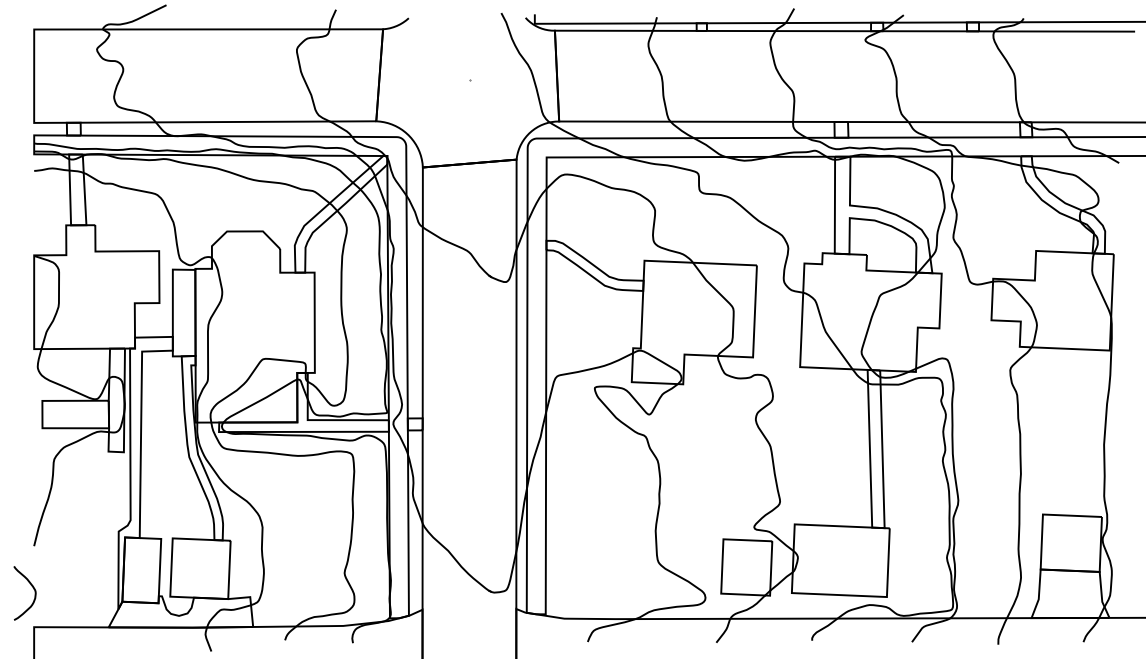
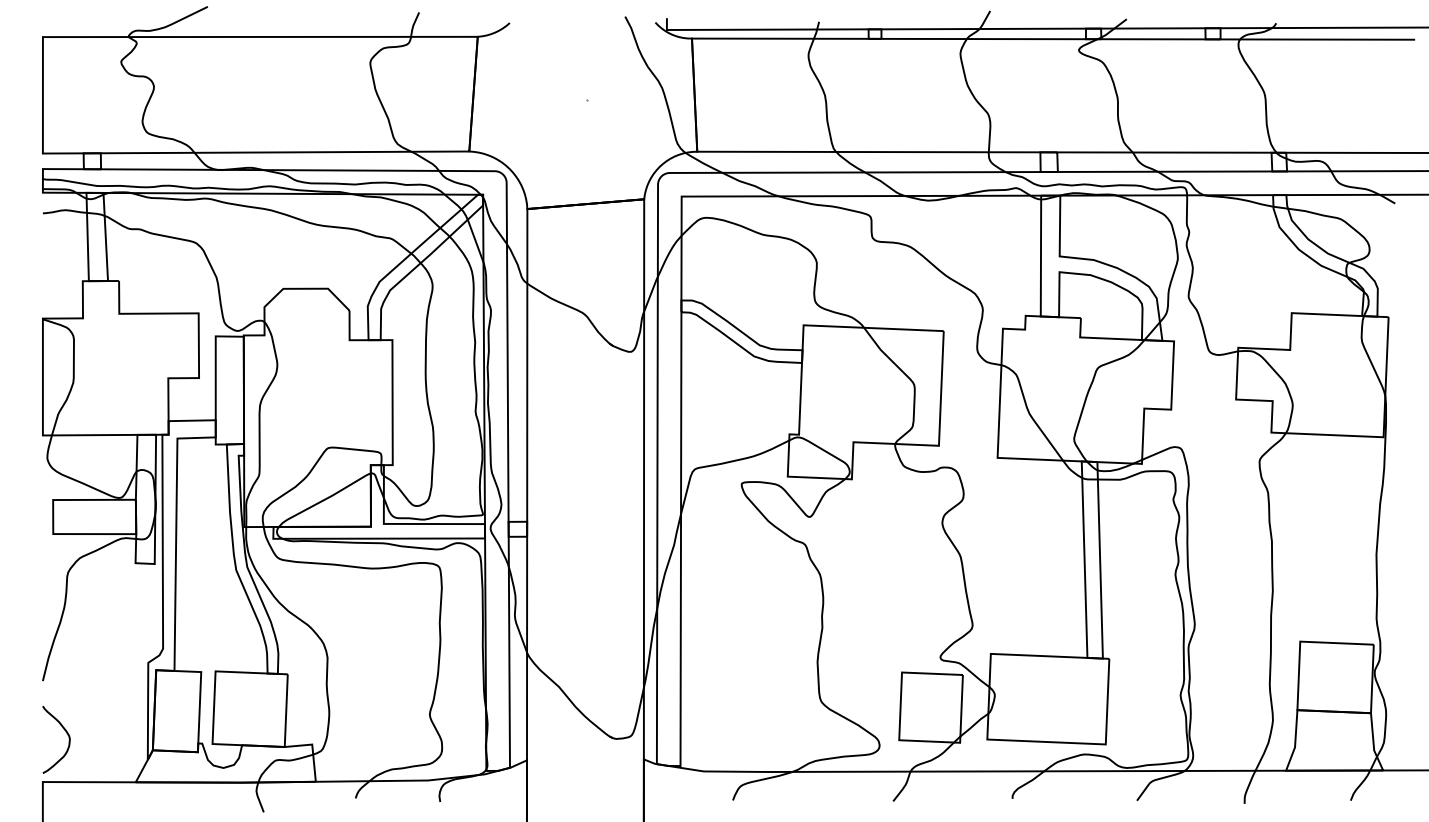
curve: (33, 588) -> (66, 733), moved

